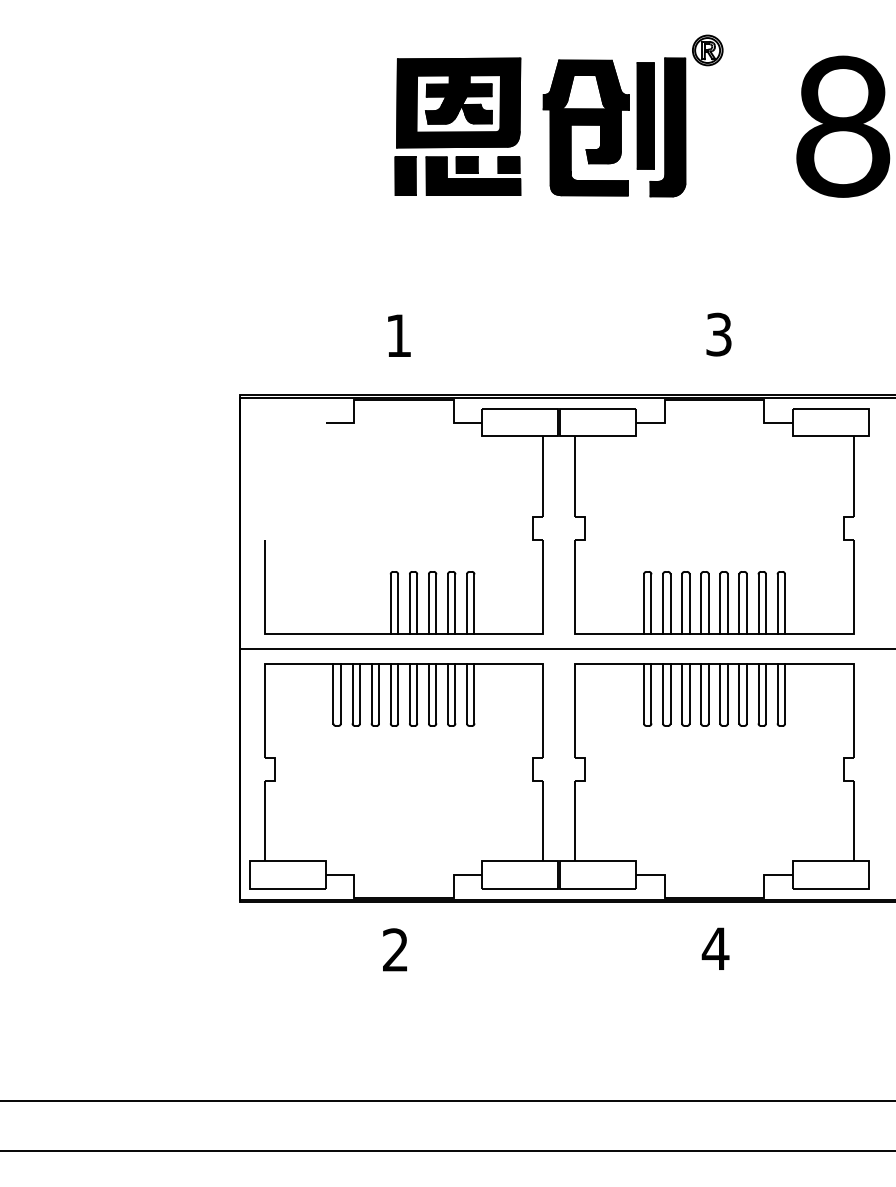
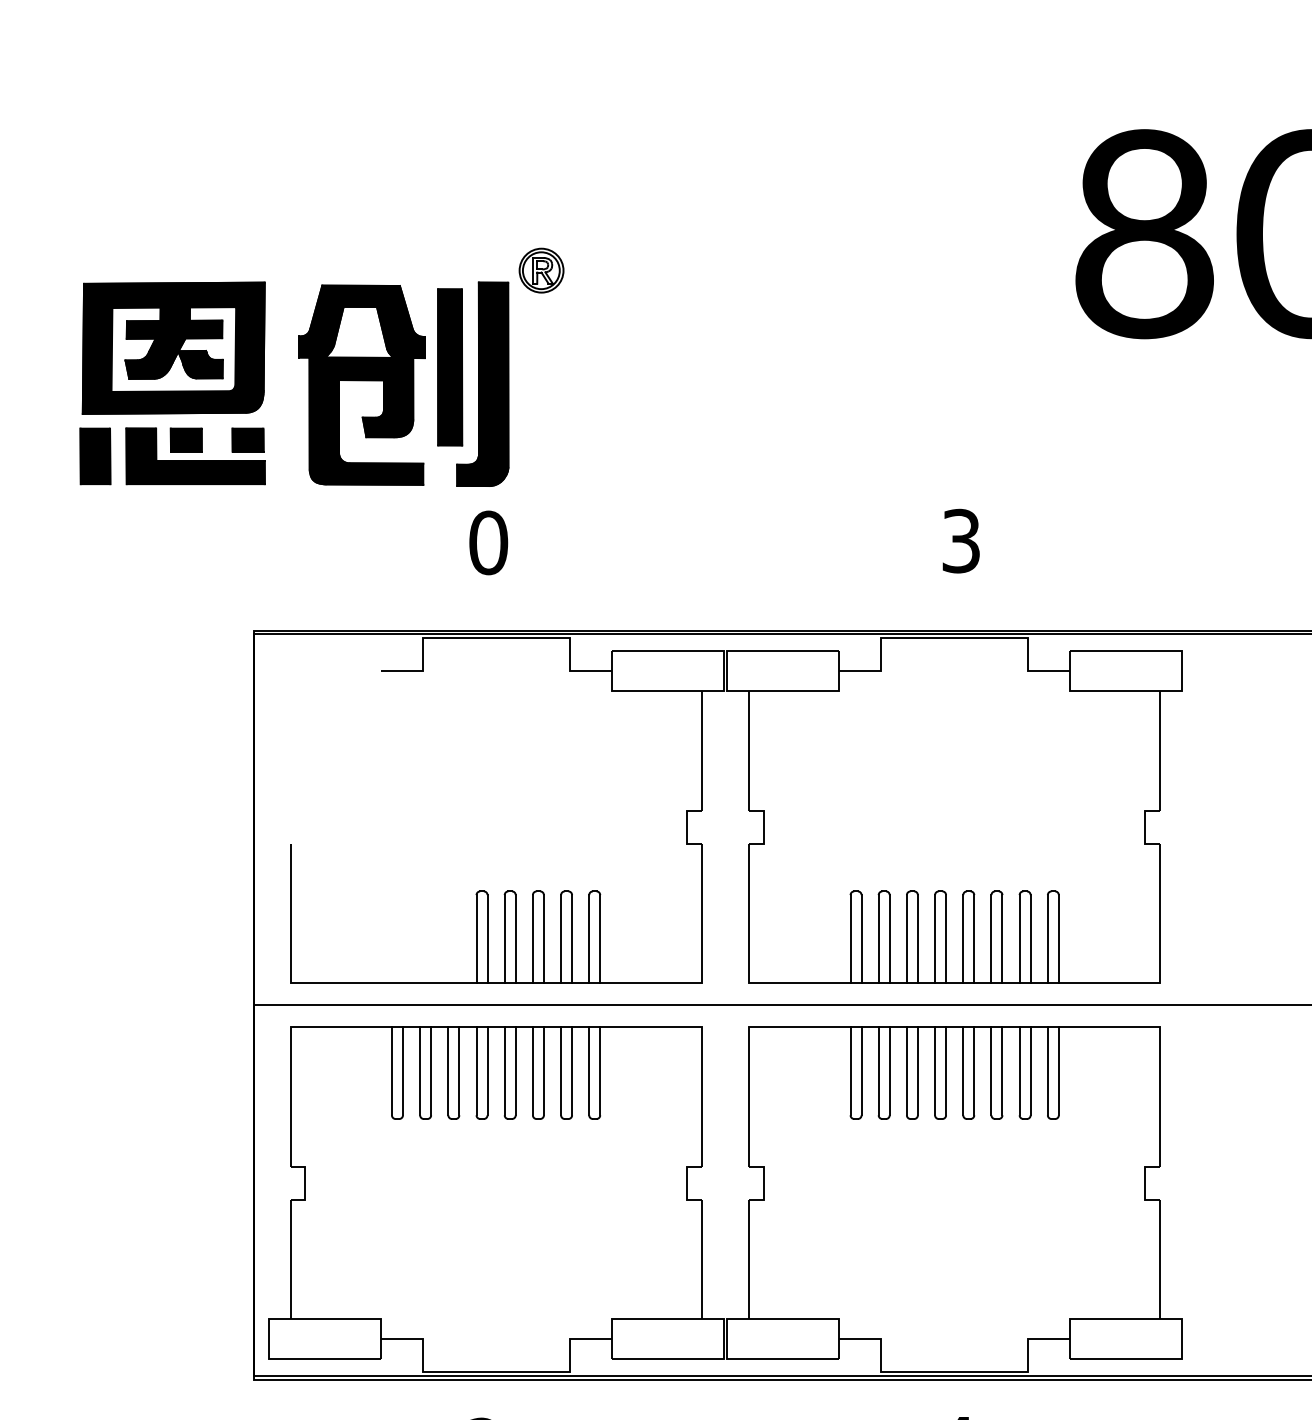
part: (558, 115) -> (321, 366), moved
text: (398, 335) -> (488, 542), 1 -> 0

